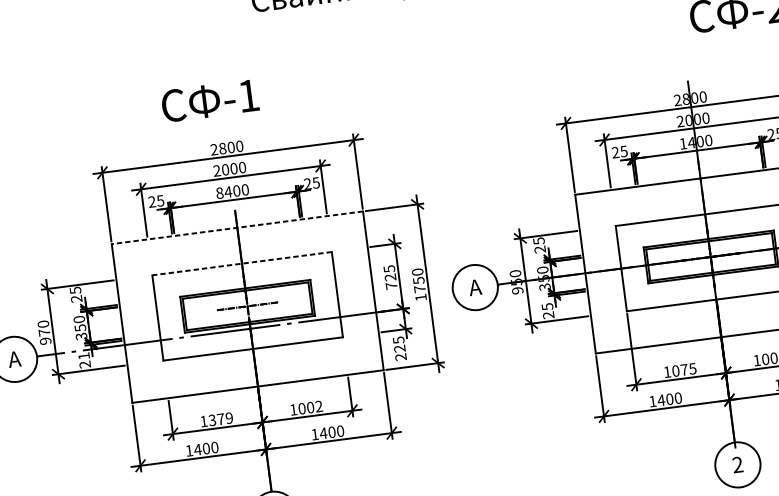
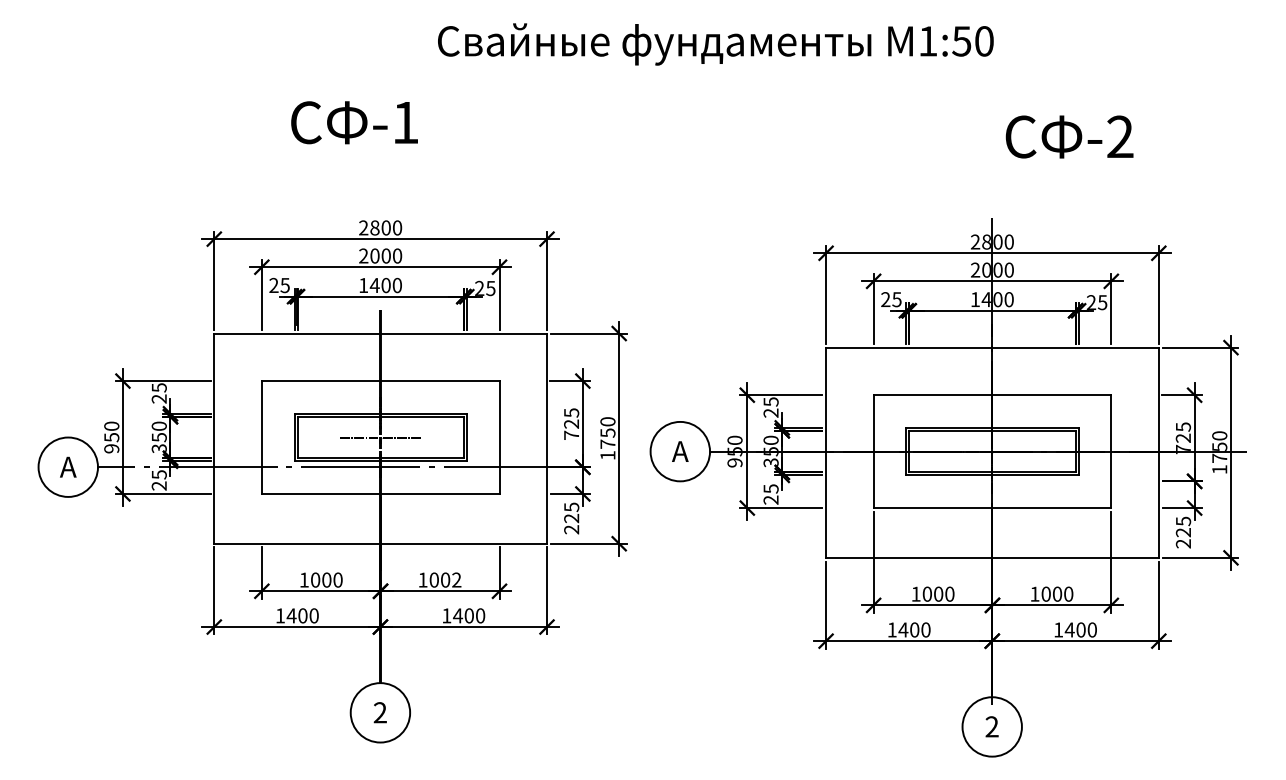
text: (210, 100) -> (354, 122), moved
text: (219, 193) -> (363, 285), 8400 -> 1400
line: (237, 227) -> (380, 333), dashed -> solid
line: (241, 264) -> (380, 381), dashed -> solid
text: (44, 332) -> (111, 437), 970 -> 950
text: (84, 355) -> (159, 474), 21 -> 25
text: (688, 368) -> (944, 593), 1075 -> 1000
text: (220, 418) -> (326, 579), 1379 -> 1000

